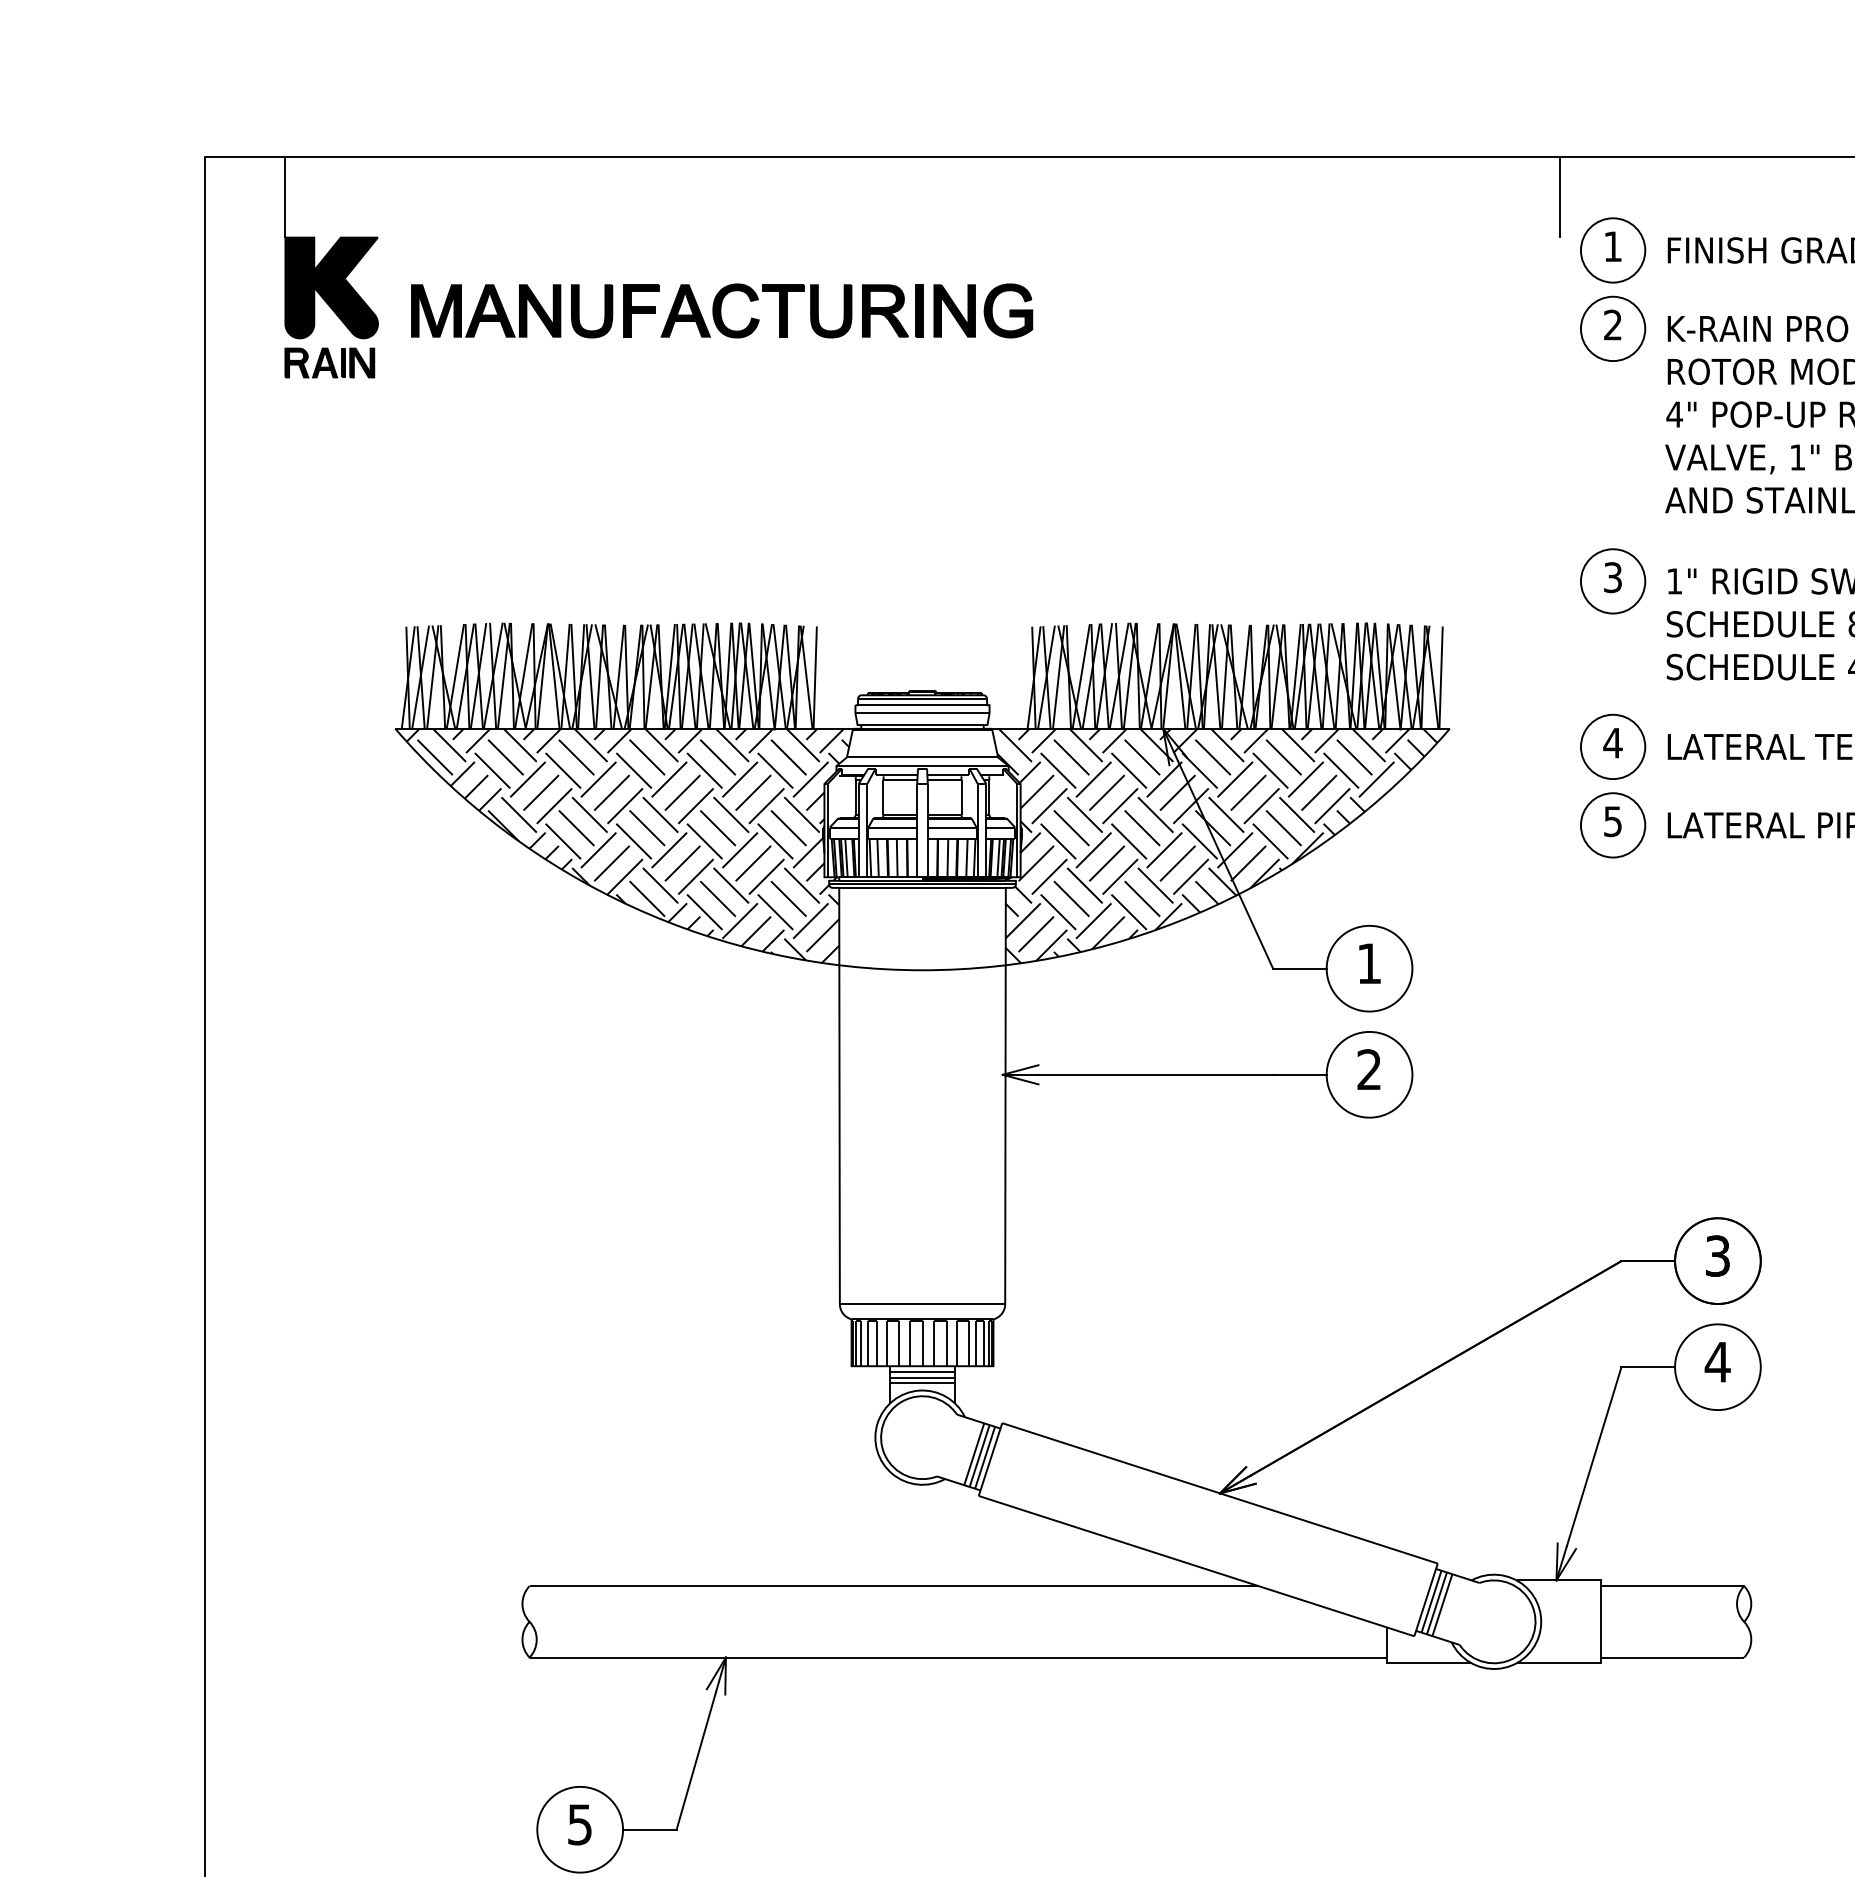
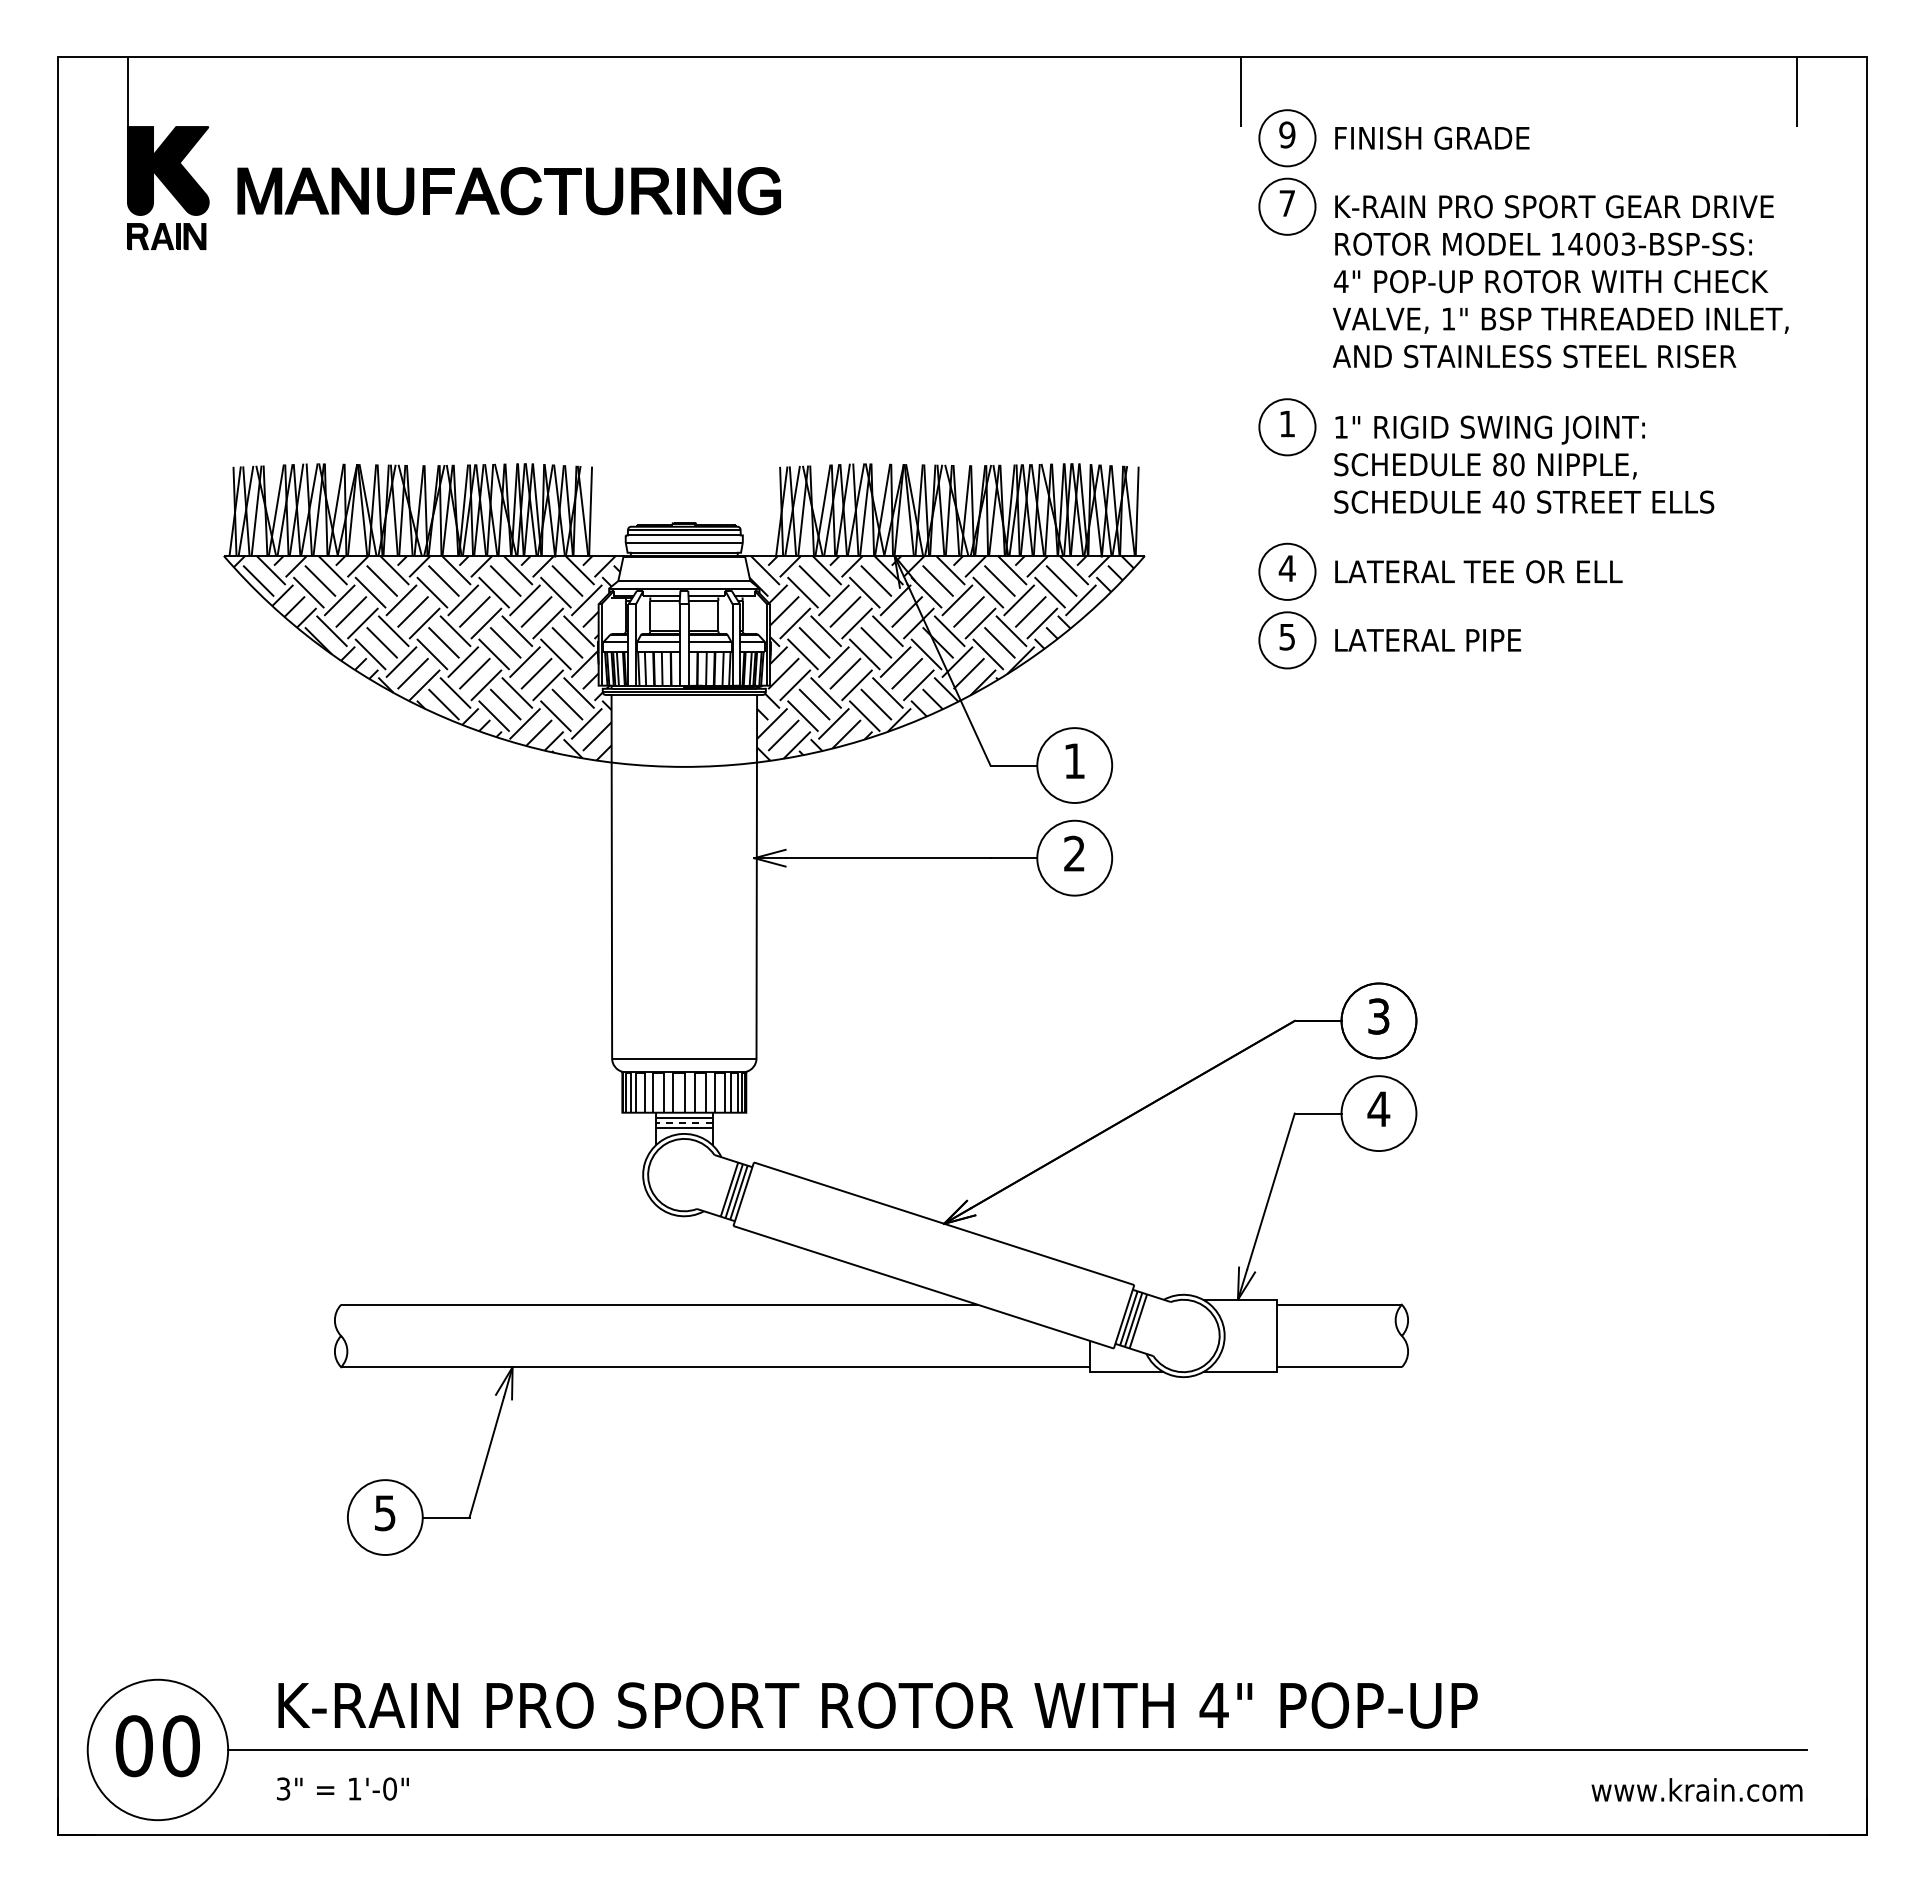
text: (1613, 246) -> (1287, 134), 1 -> 9
text: (1612, 325) -> (1286, 203), 2 -> 7
text: (1613, 577) -> (1287, 423), 3 -> 1
line: (921, 1377) -> (683, 1122), solid -> dashed

